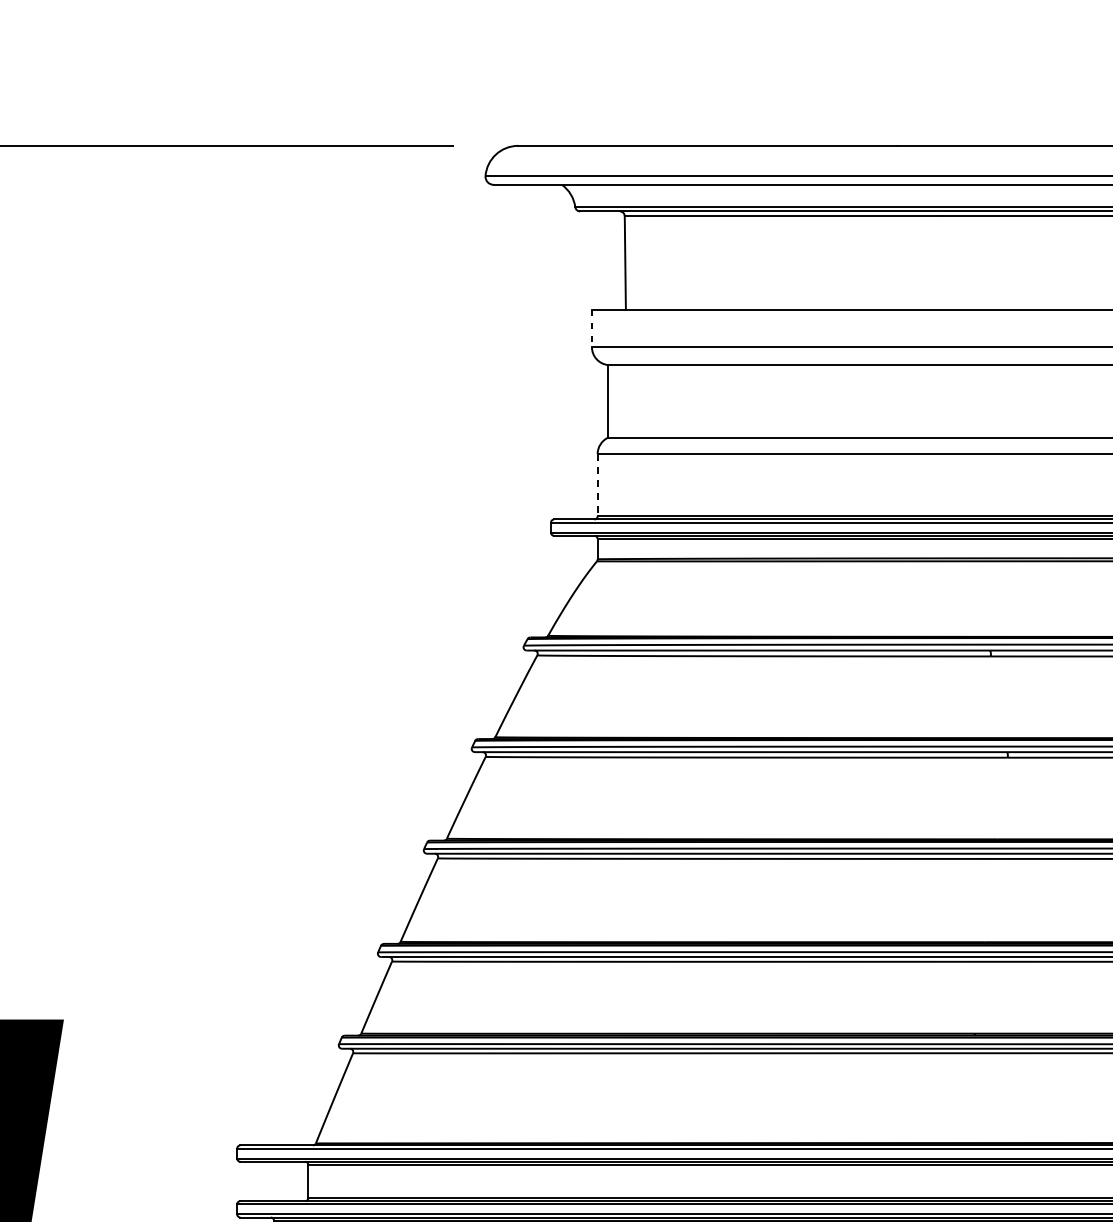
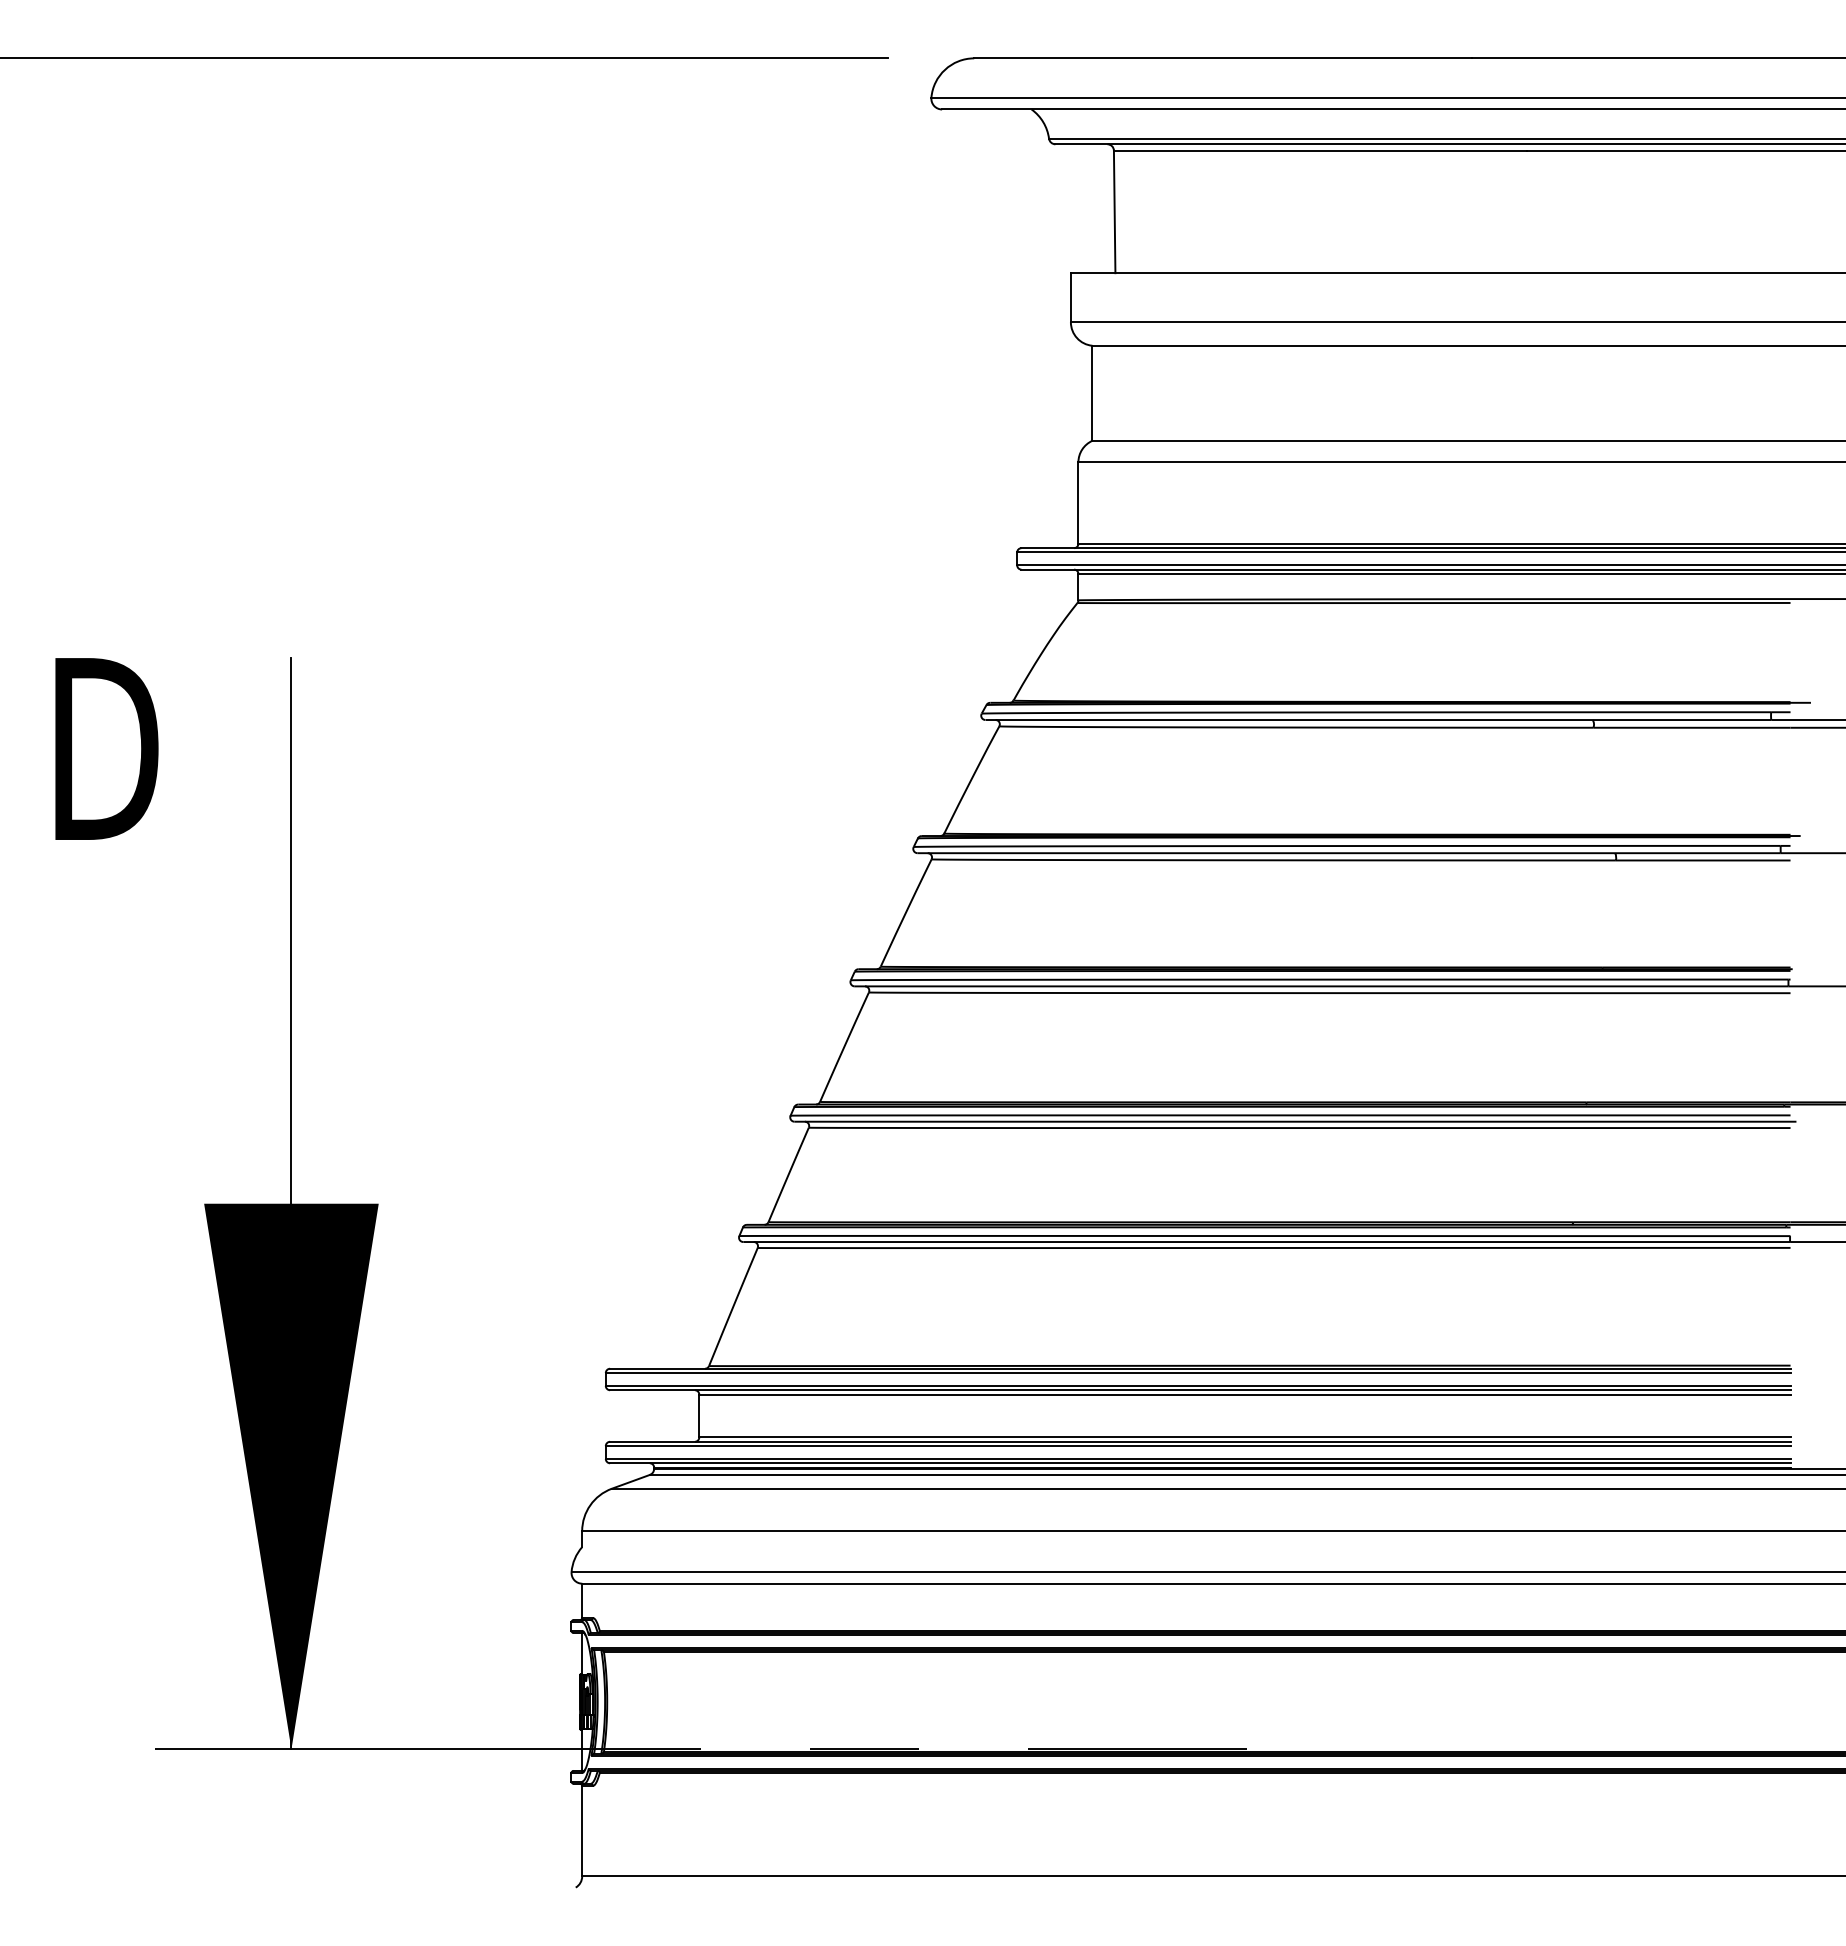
line: (591, 328) -> (1070, 297), dashed -> solid
line: (597, 485) -> (1078, 503), dashed -> solid

